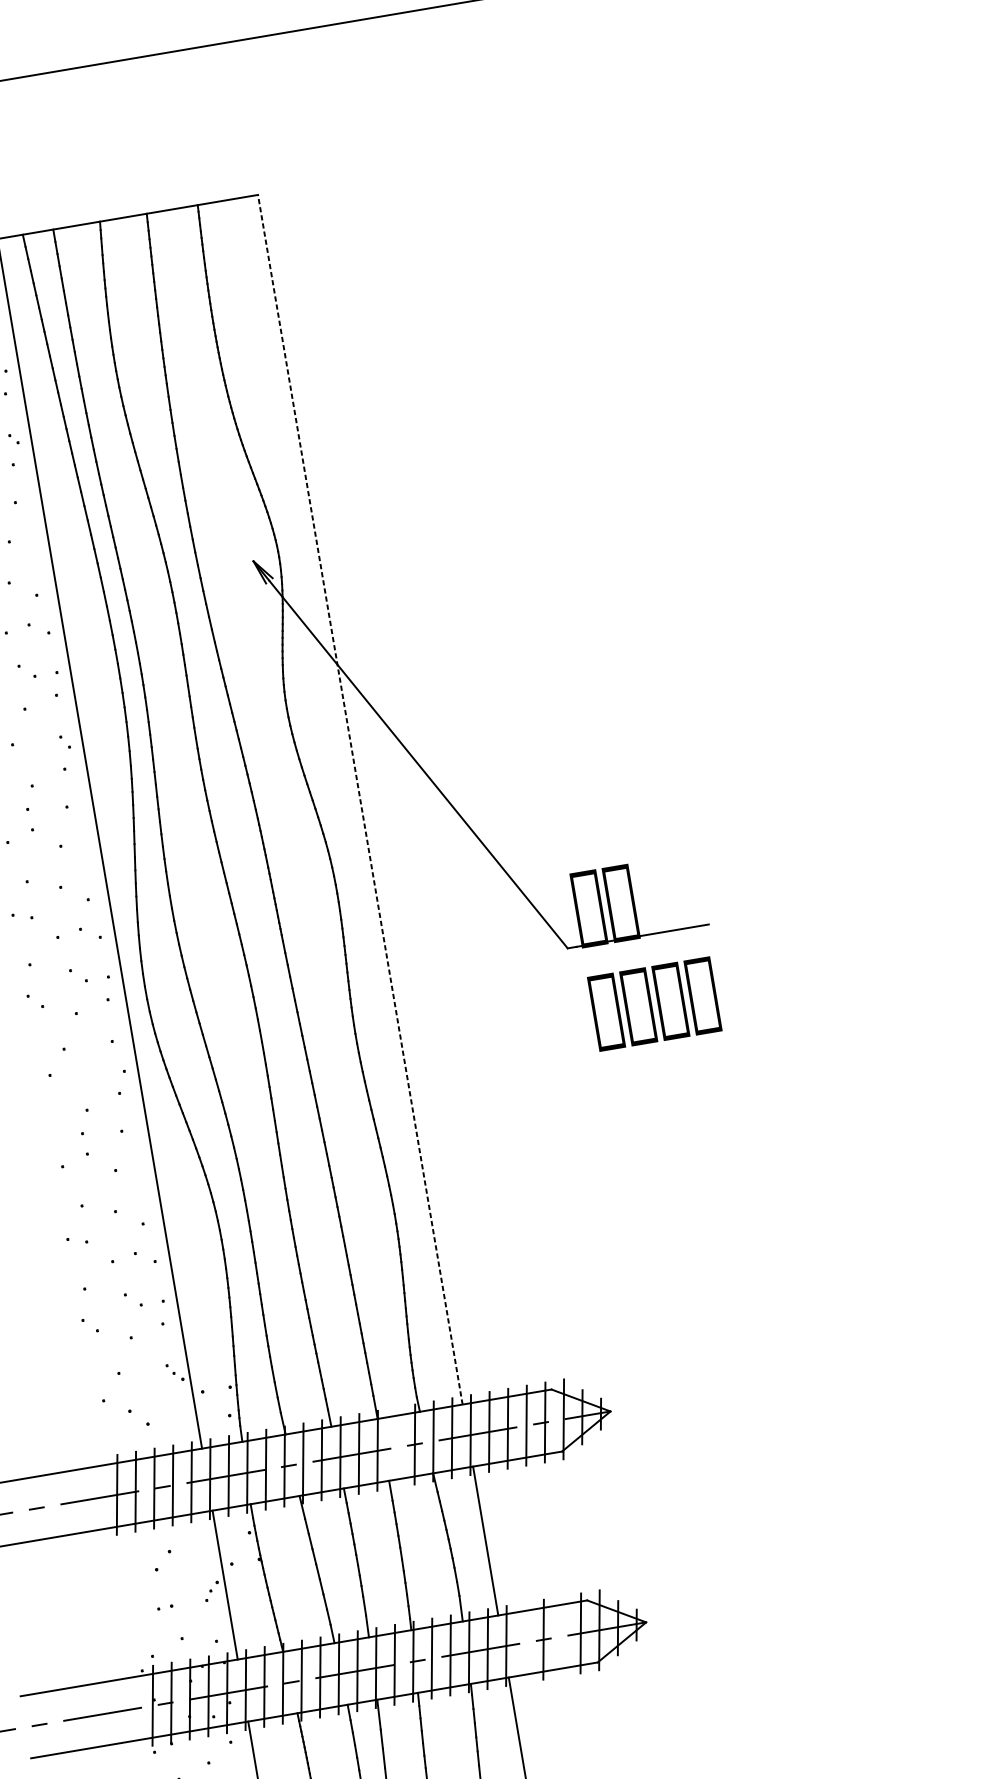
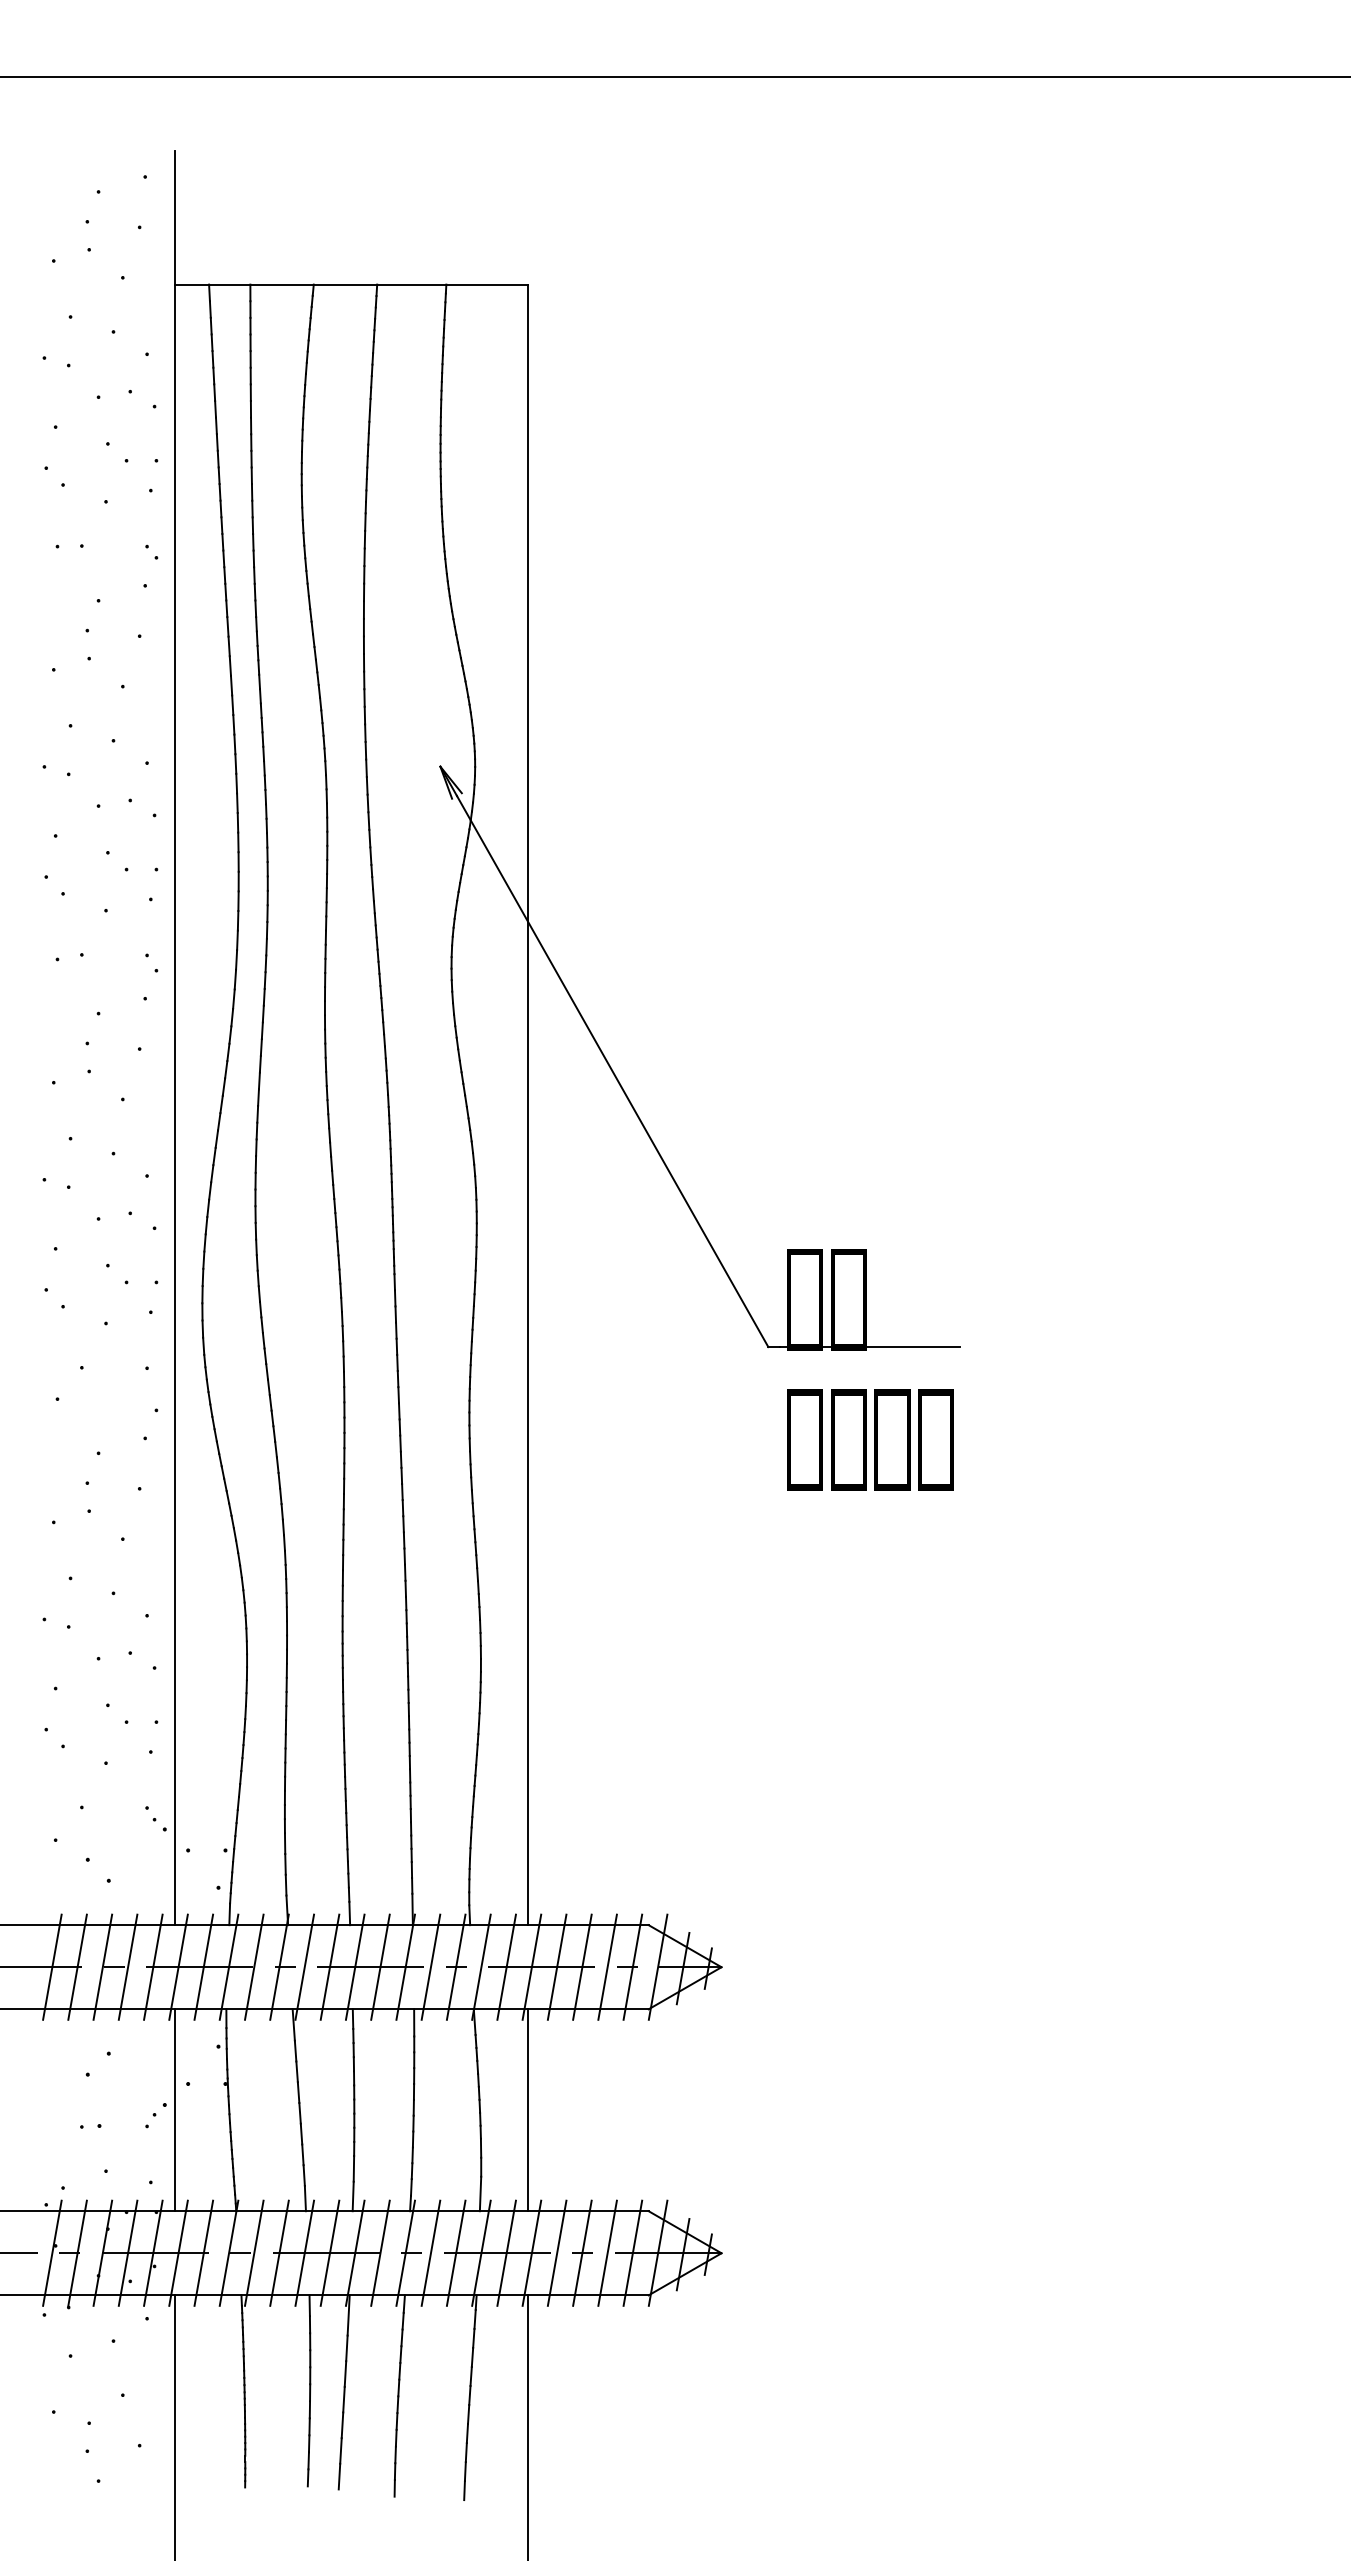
line: (360, 799) -> (528, 1104), dashed -> solid
line: (395, 1447) -> (430, 1966), added
line: (562, 1636) -> (607, 2252), added
line: (524, 1642) -> (556, 2252), added

